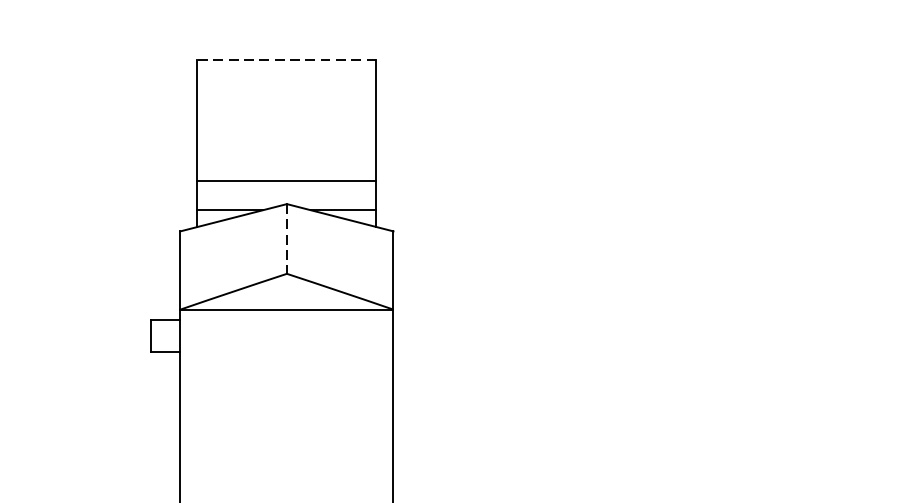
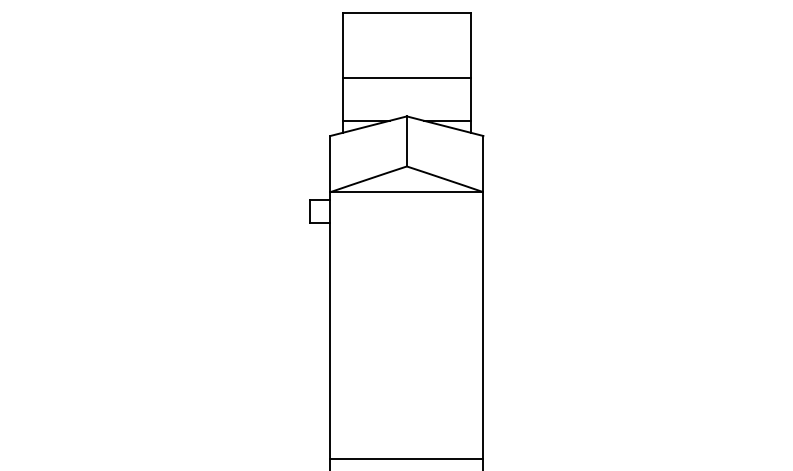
line: (286, 60) -> (406, 13), dashed -> solid
line: (286, 180) -> (406, 77), moved
line: (286, 239) -> (406, 141), dashed -> solid

